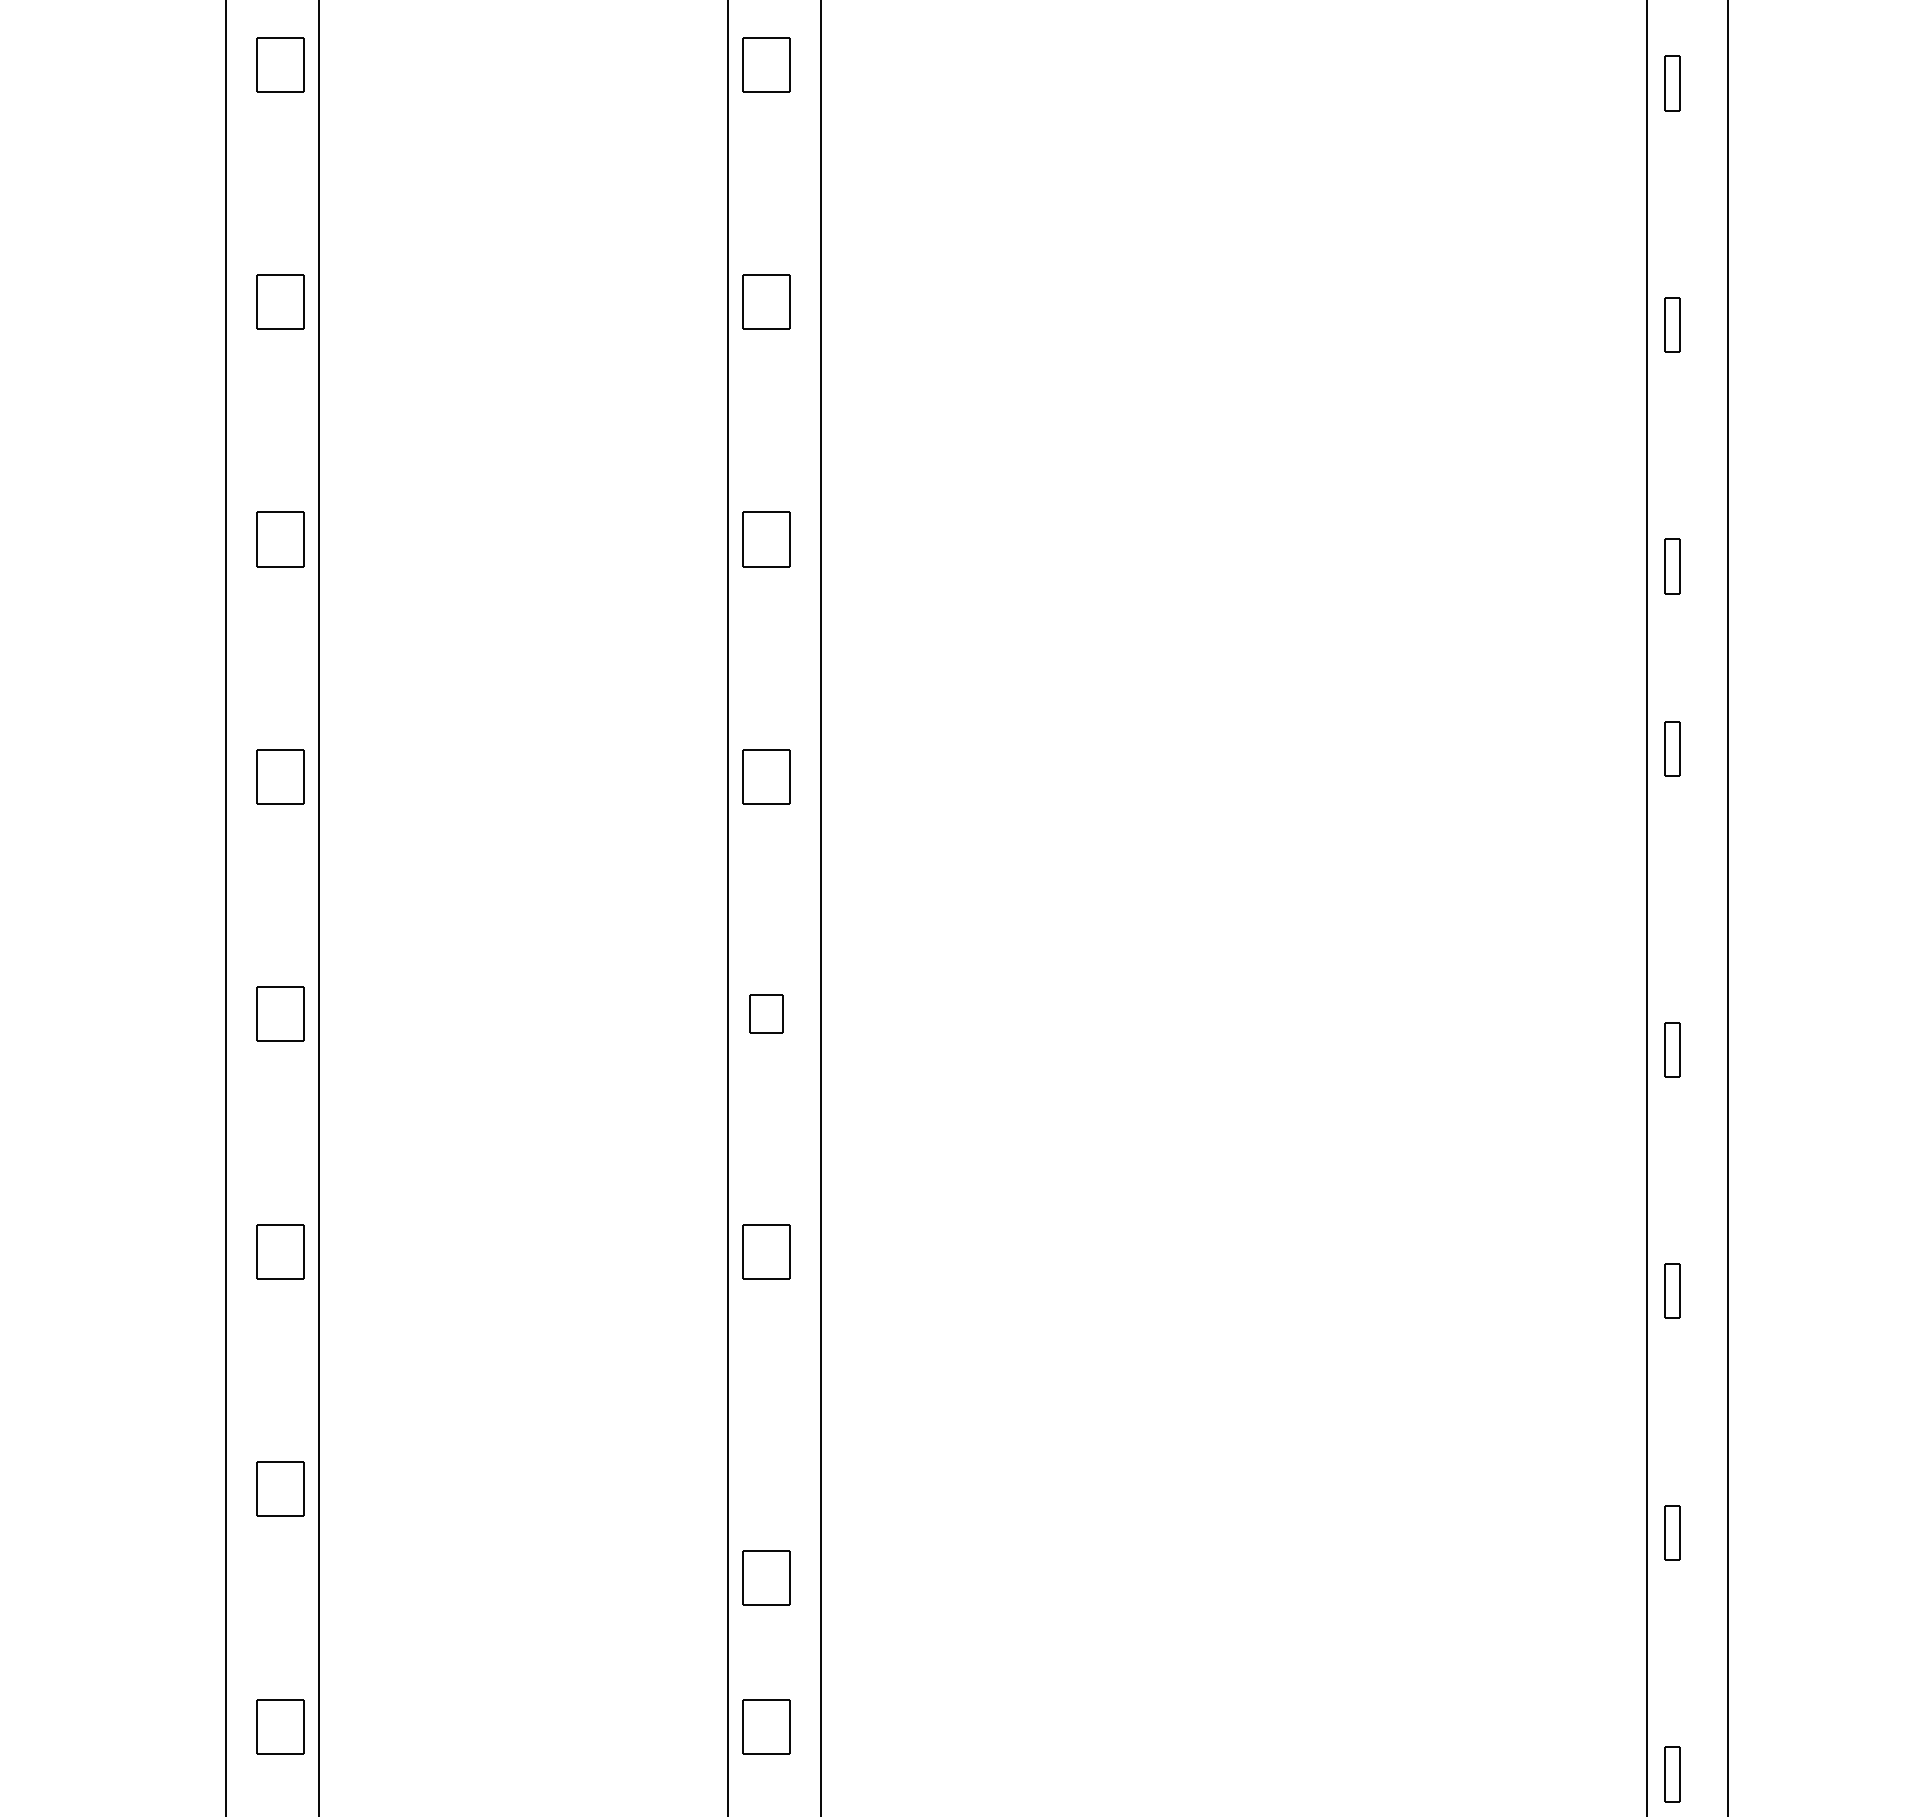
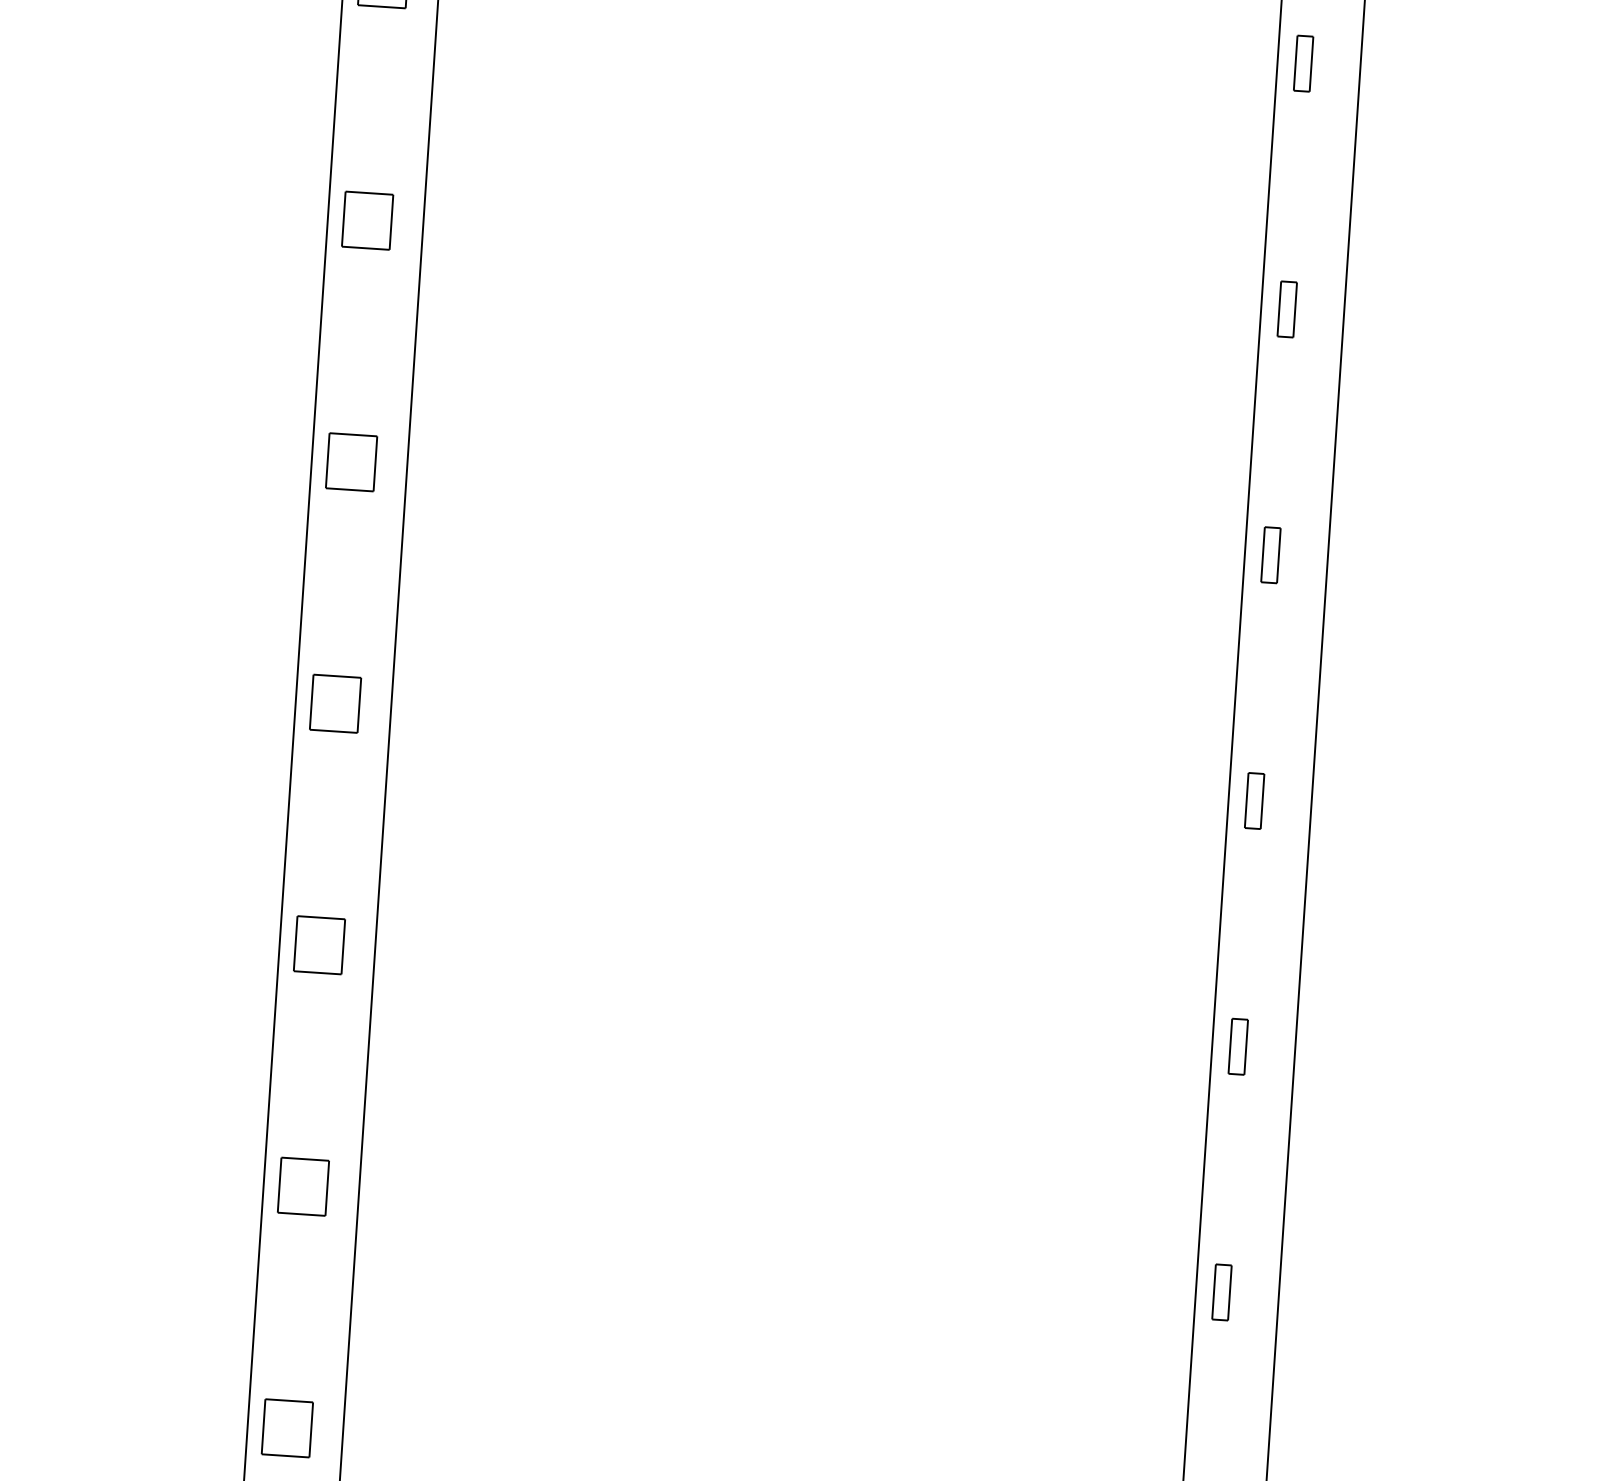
part: (1672, 748) -> (1271, 554), moved
part: (766, 1013) -> (335, 702), size x1.43
part: (766, 1577) -> (303, 1186), moved

